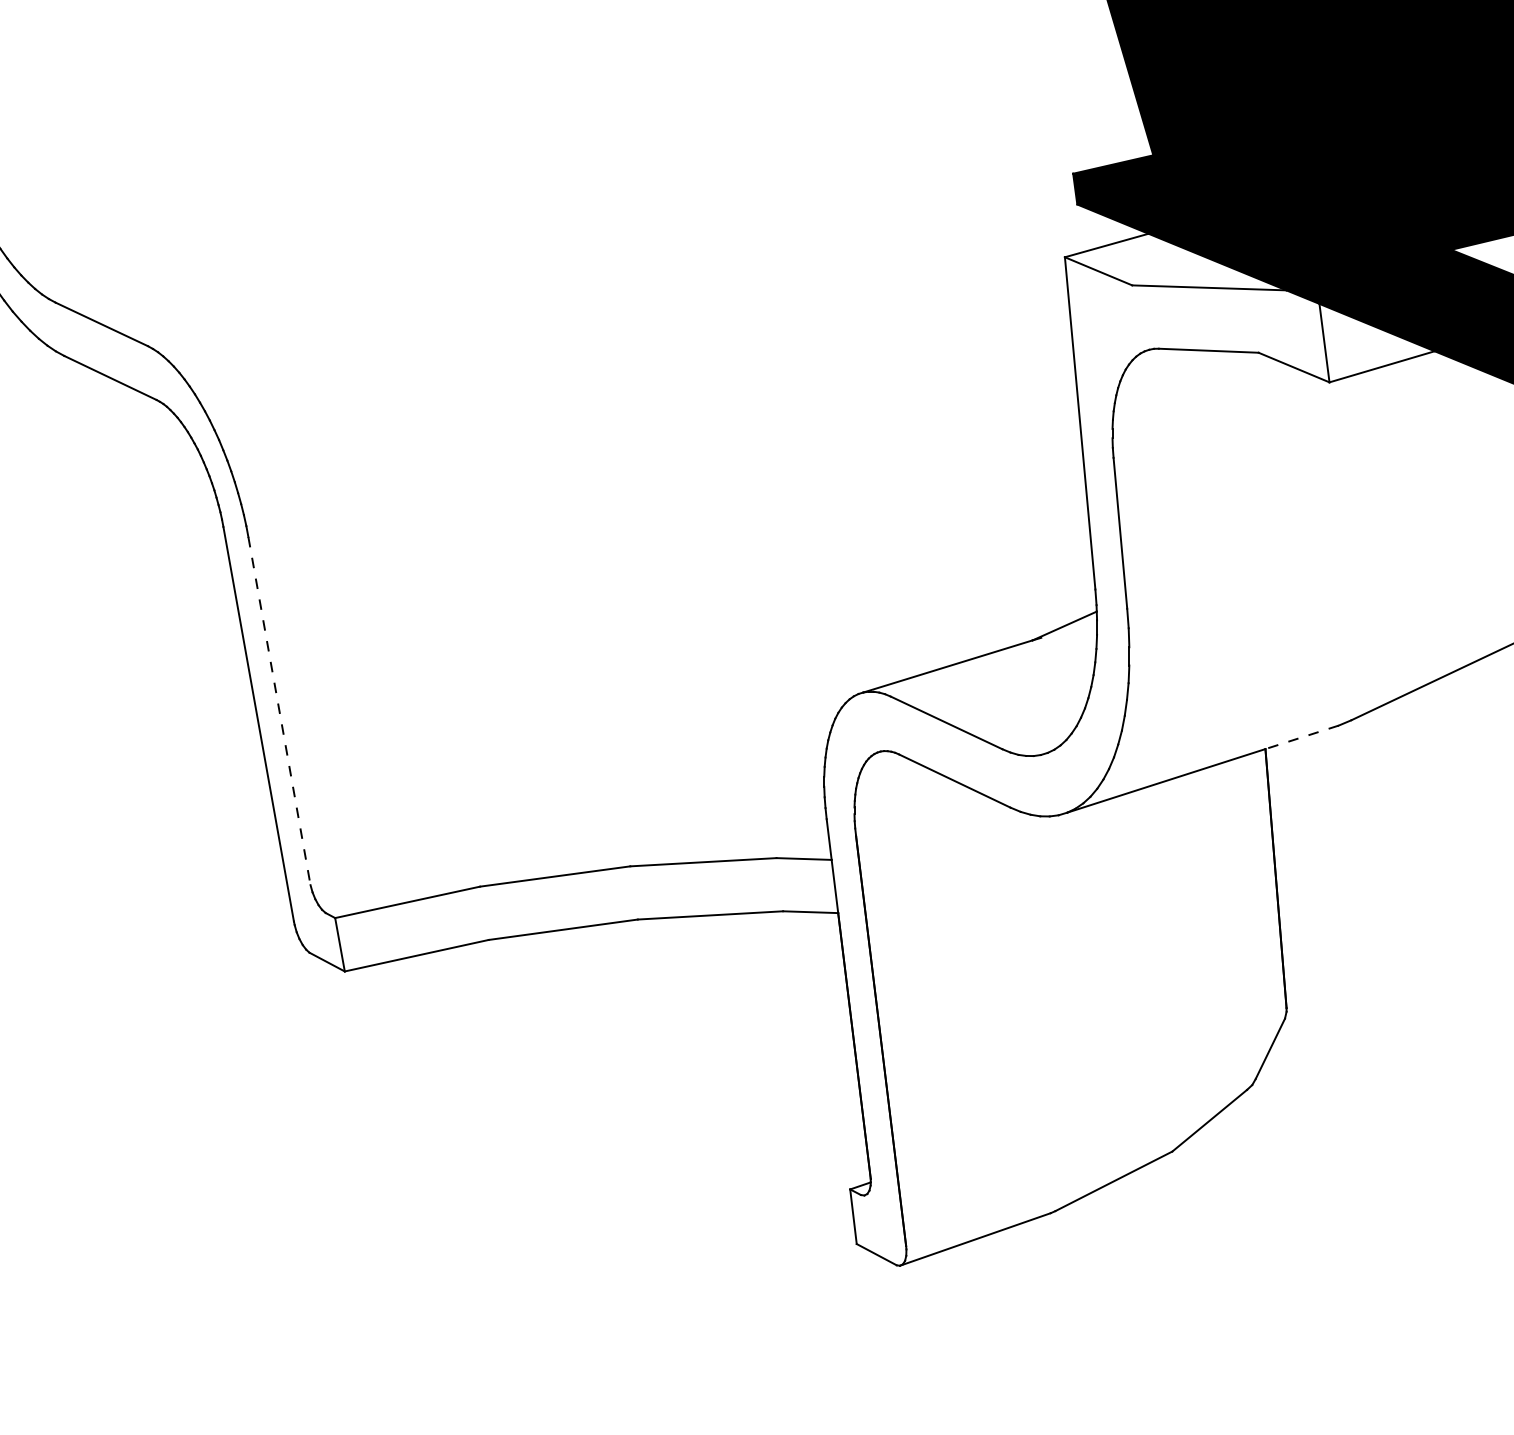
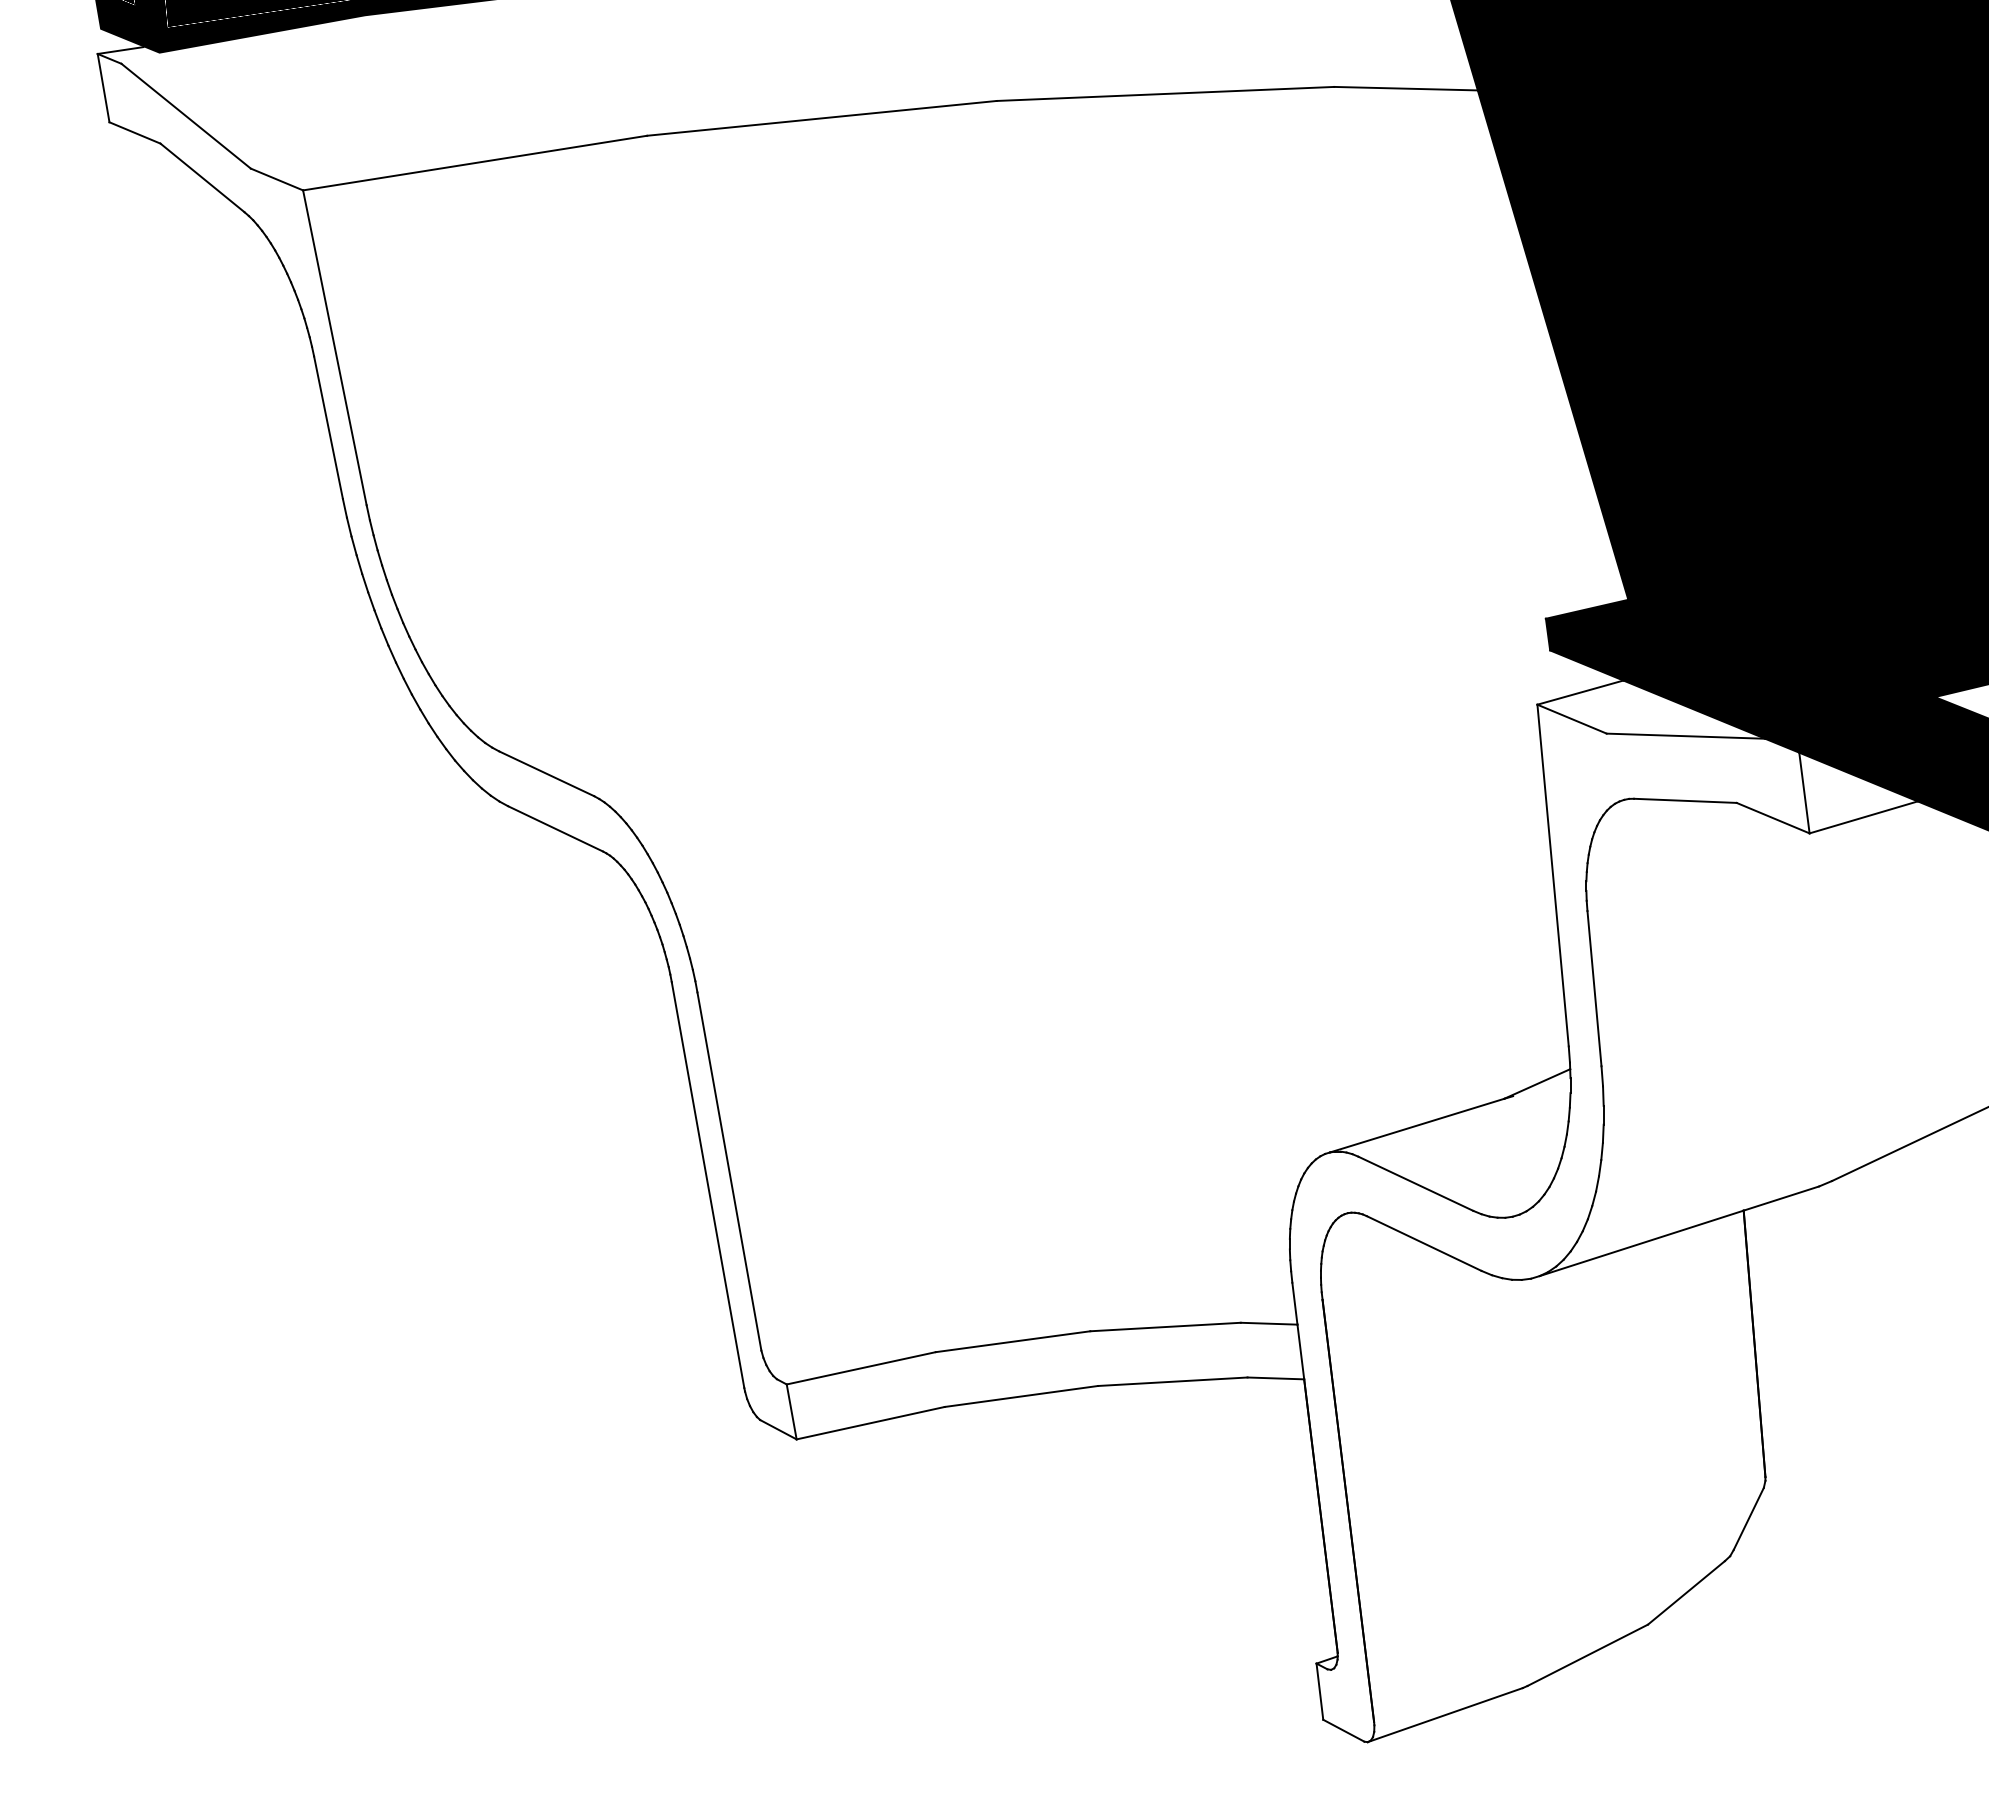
line: (279, 711) -> (729, 1171), dashed -> solid
line: (1302, 737) -> (1781, 1198), dashed -> solid

